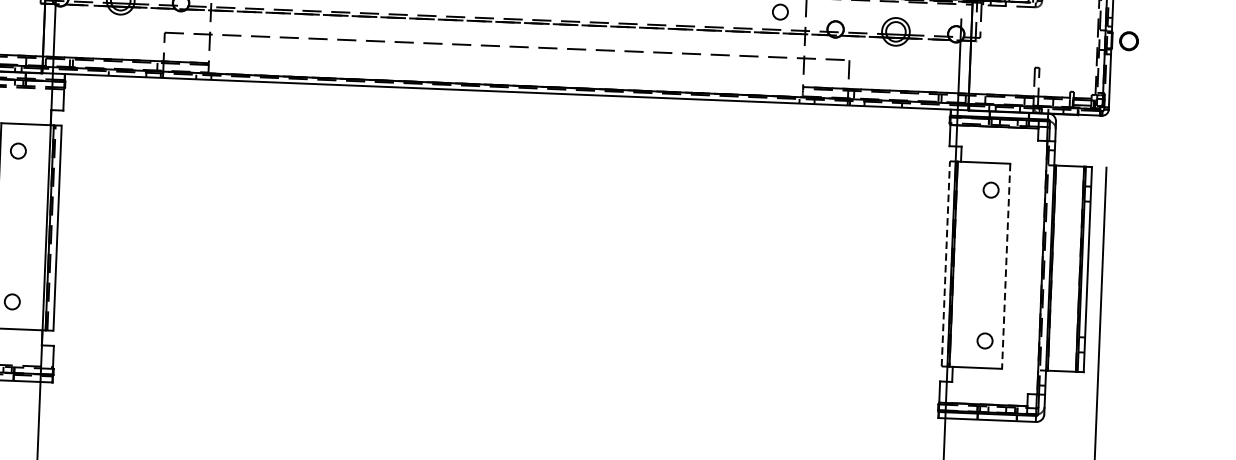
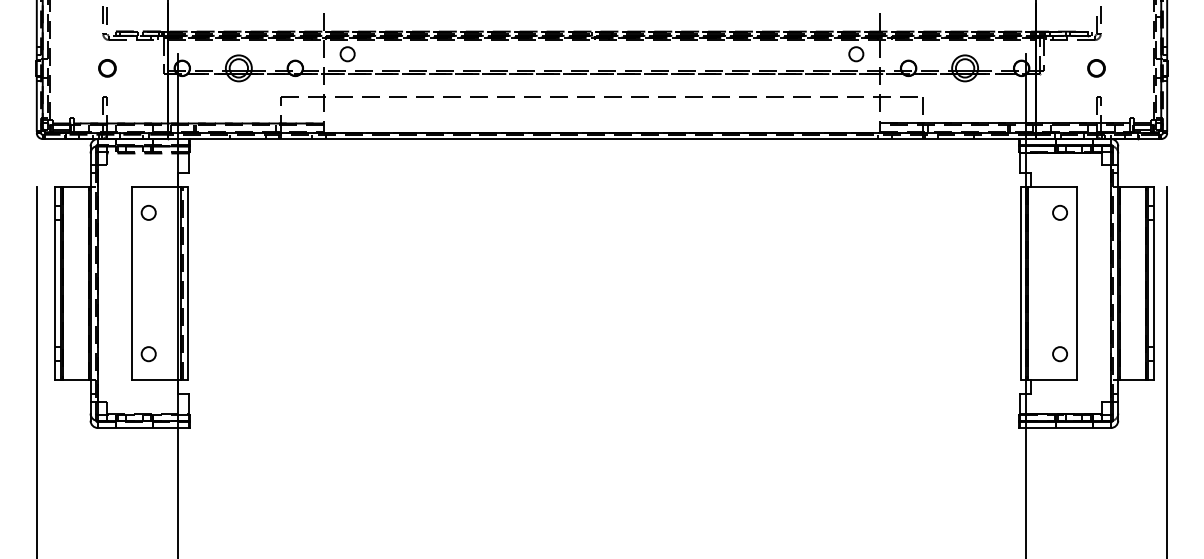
circle: (1129, 41) -> (1096, 68), moved
line: (945, 263) -> (1020, 283), dashed -> solid
line: (1006, 267) -> (1077, 284), dashed -> solid

